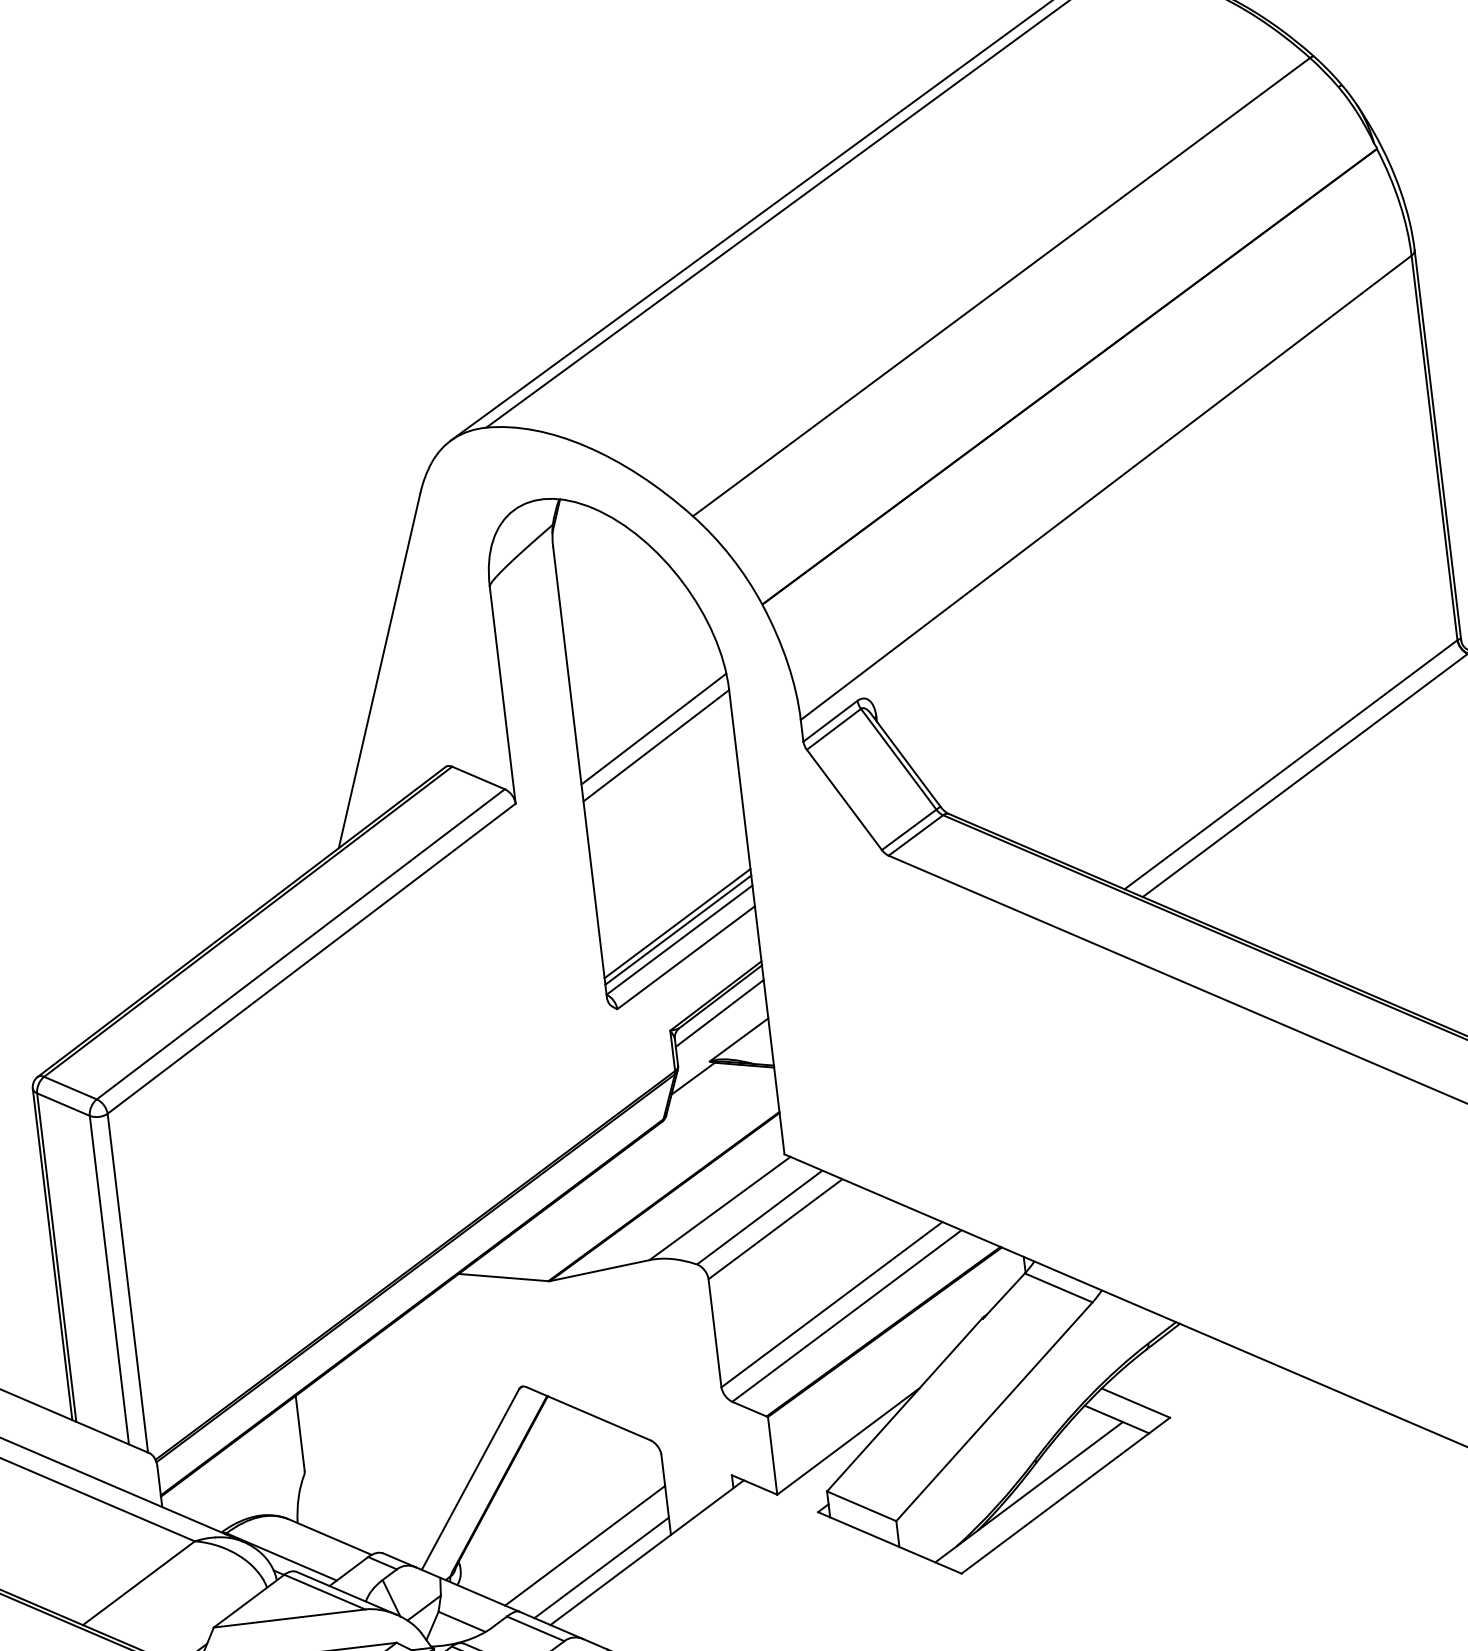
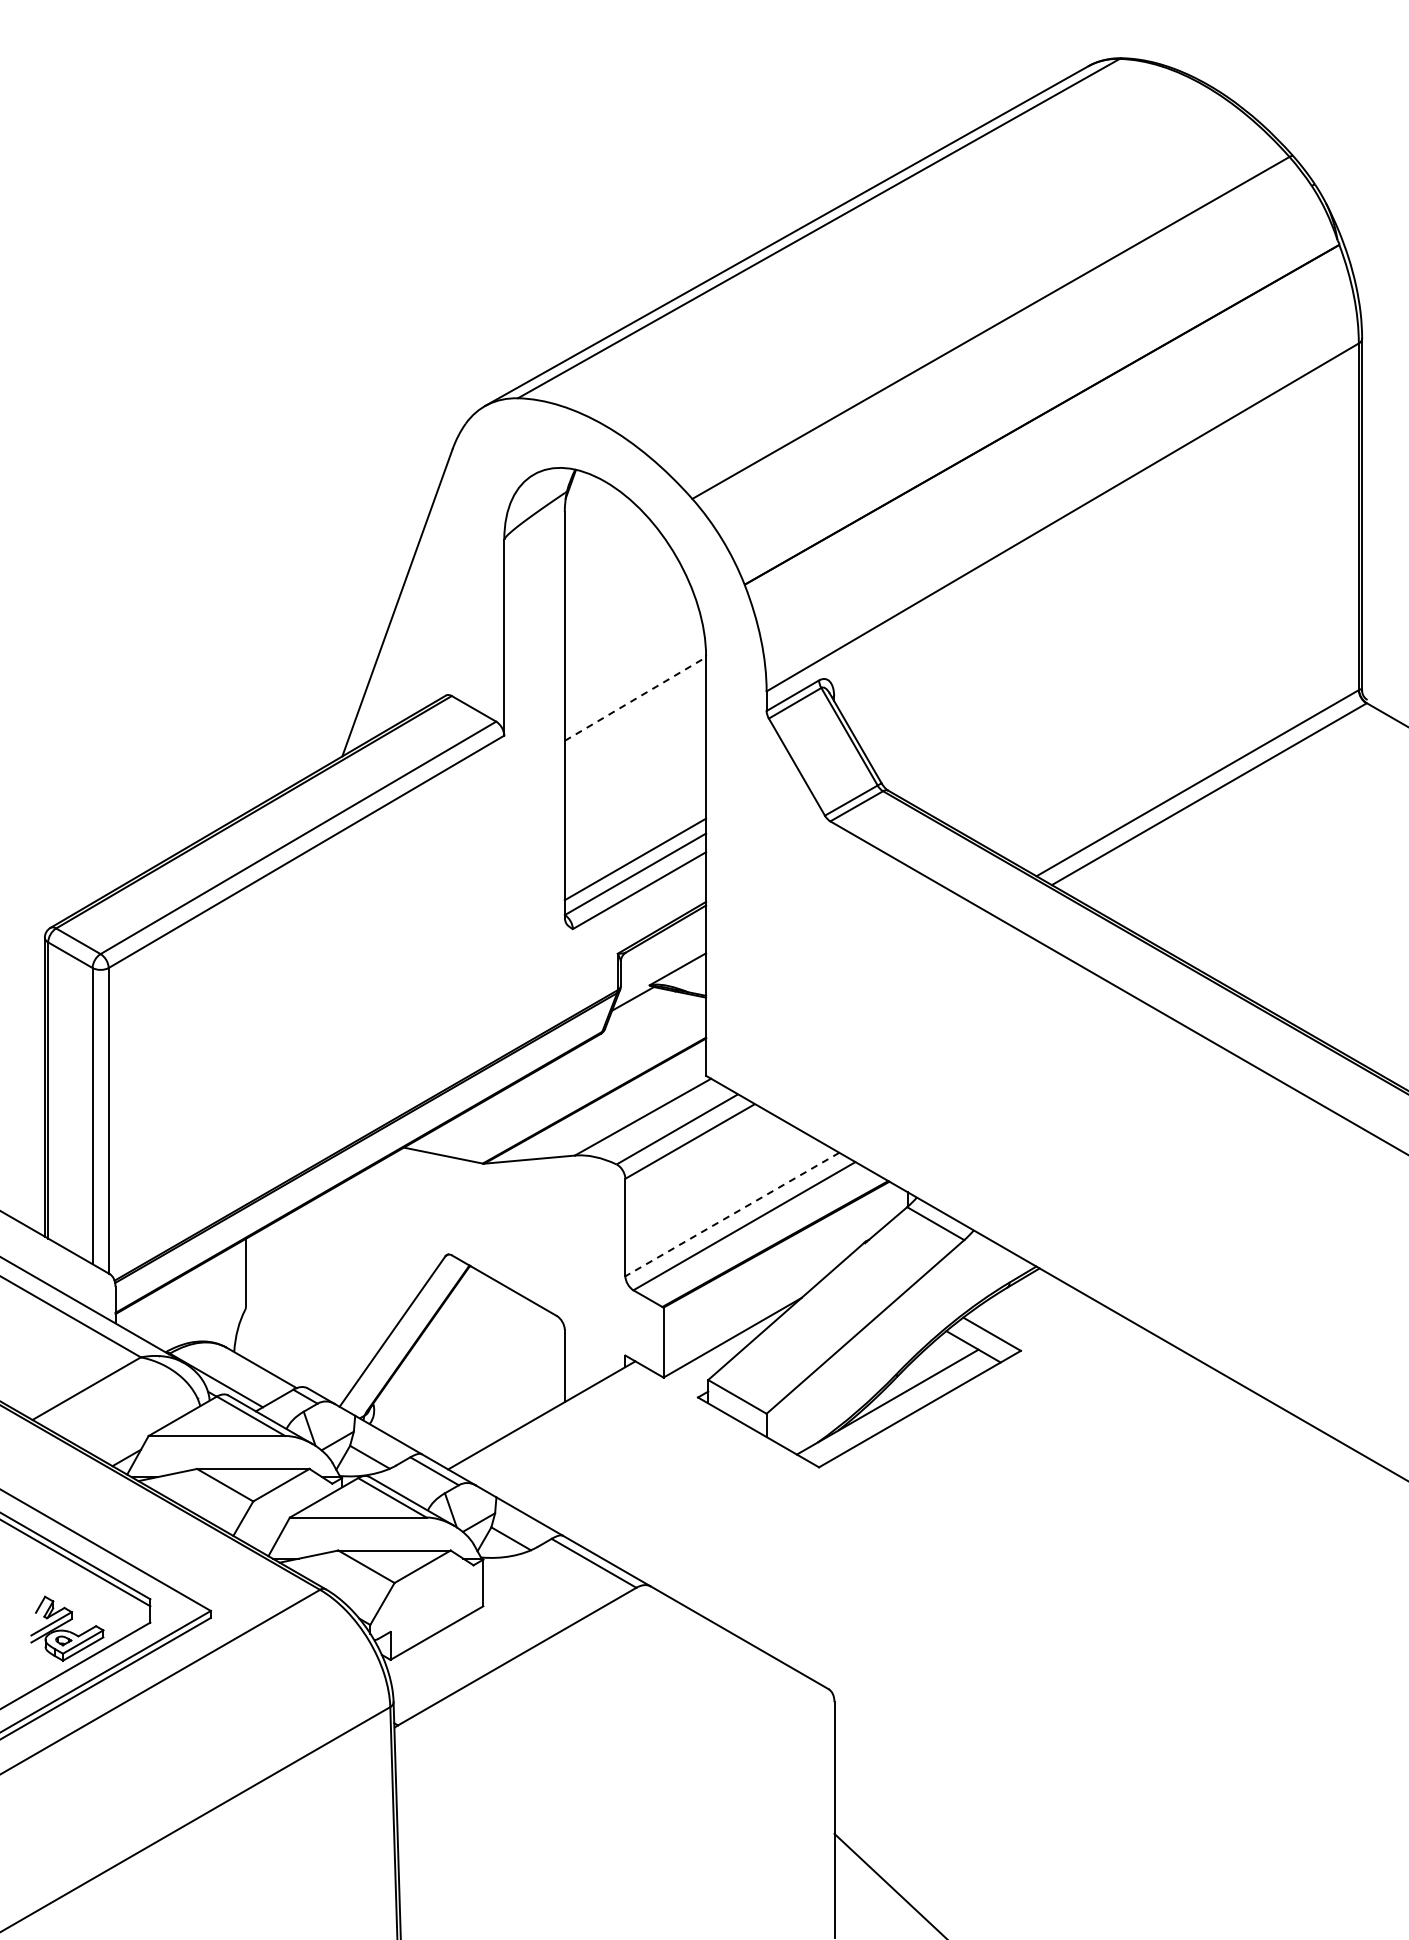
line: (653, 728) -> (634, 683), removed
line: (656, 745) -> (635, 698), solid -> dashed
line: (678, 930) -> (635, 865), removed
line: (719, 1013) -> (663, 943), removed
line: (832, 1304) -> (732, 1214), solid -> dashed
line: (584, 1545) -> (486, 1402), removed
line: (601, 1567) -> (499, 1423), removed

